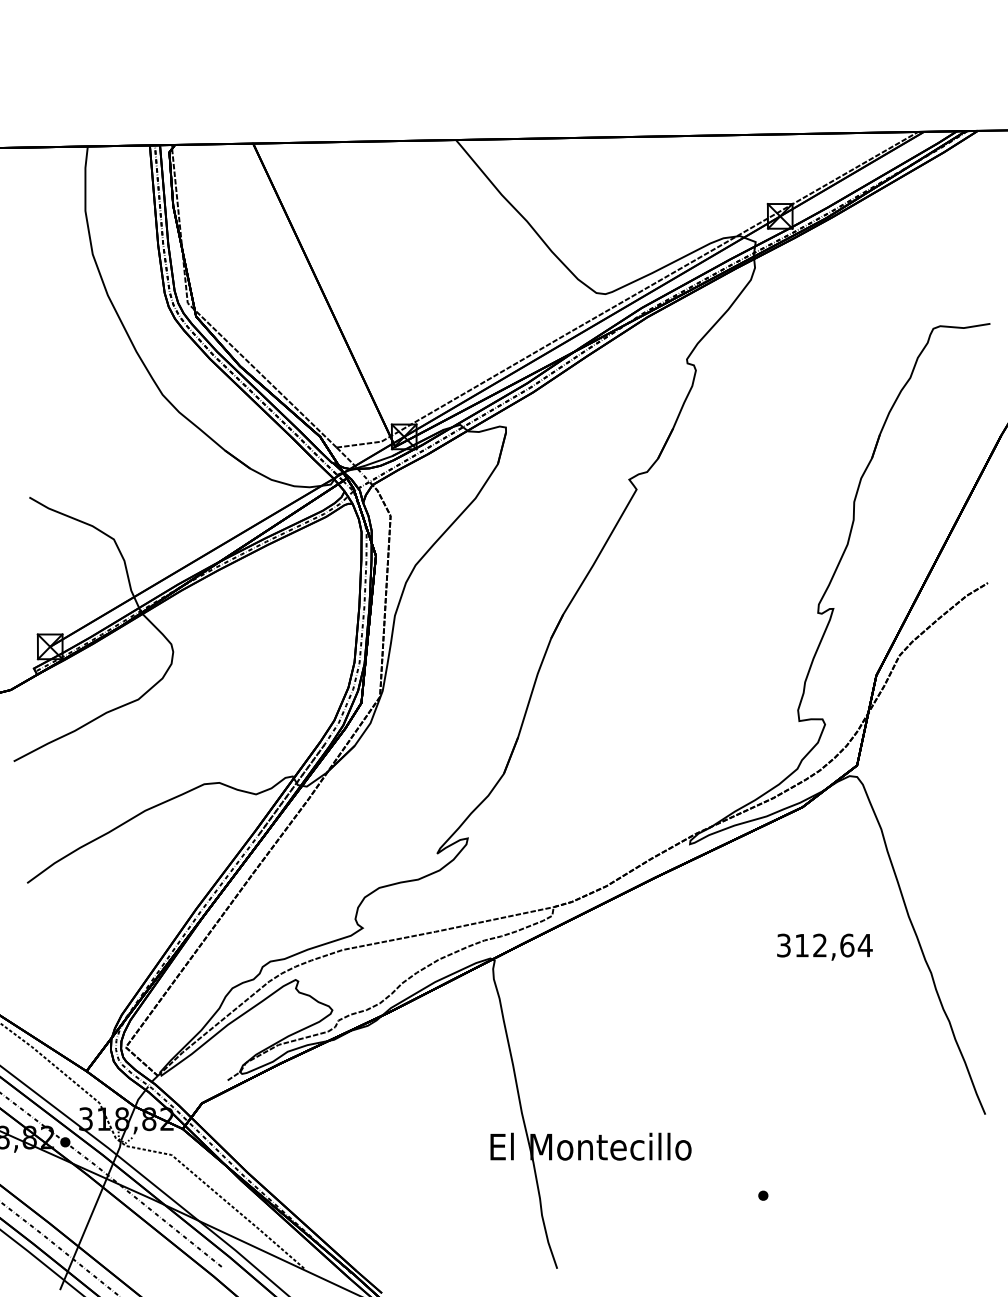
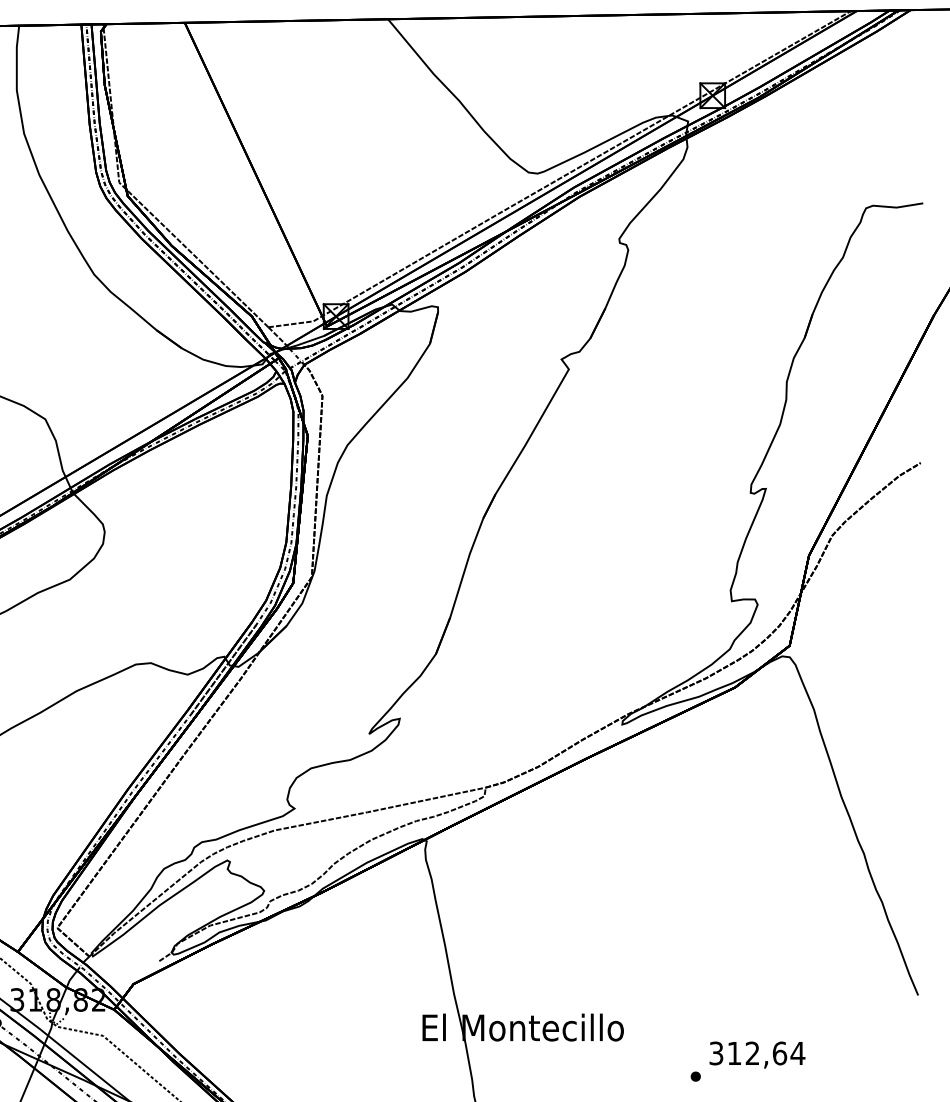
text: (824, 946) -> (757, 1054), moved

